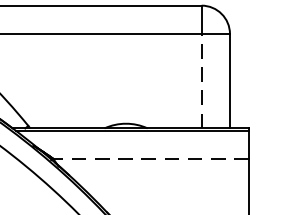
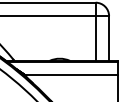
line: (201, 81) -> (95, 38), dashed -> solid
line: (150, 159) -> (71, 75), dashed -> solid

